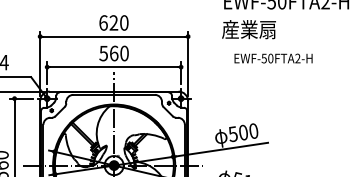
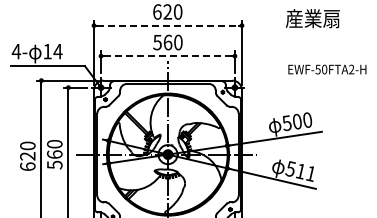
text: (248, 29) -> (312, 18), moved
line: (114, 36) -> (168, 25), solid -> dashed
text: (273, 58) -> (327, 69), moved
line: (114, 67) -> (168, 56), solid -> dashed

